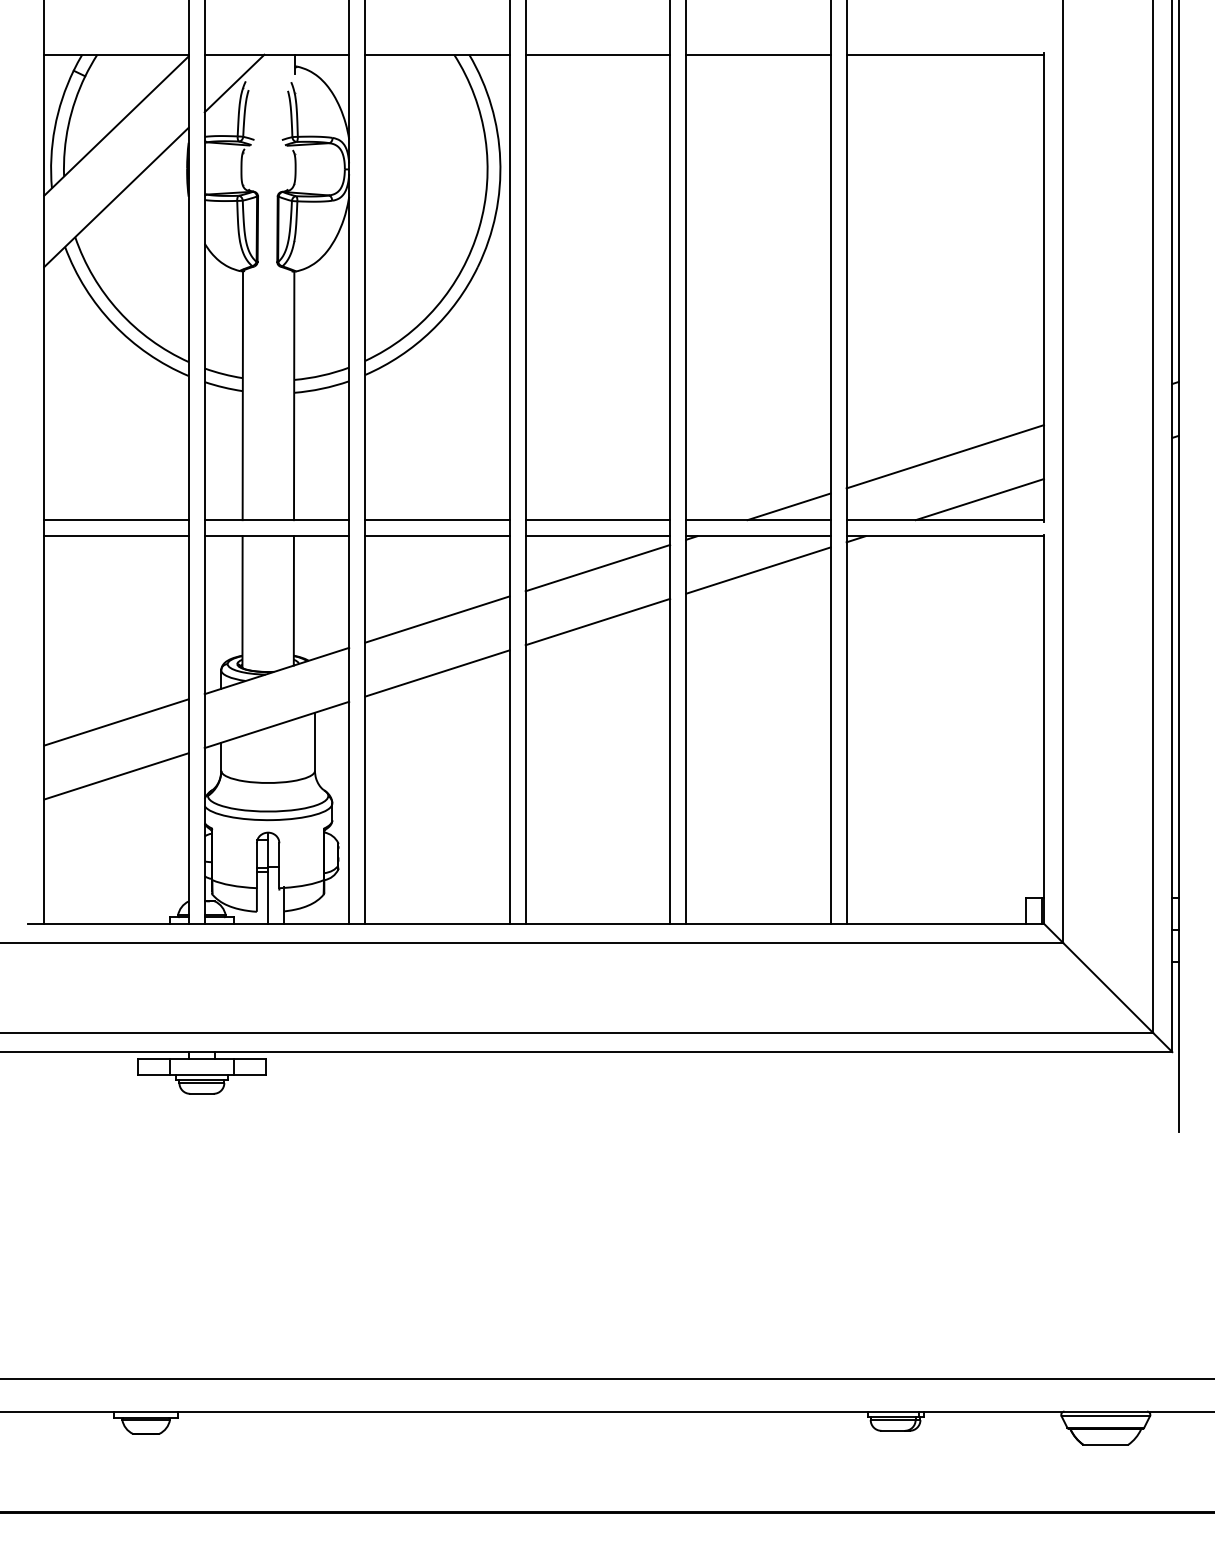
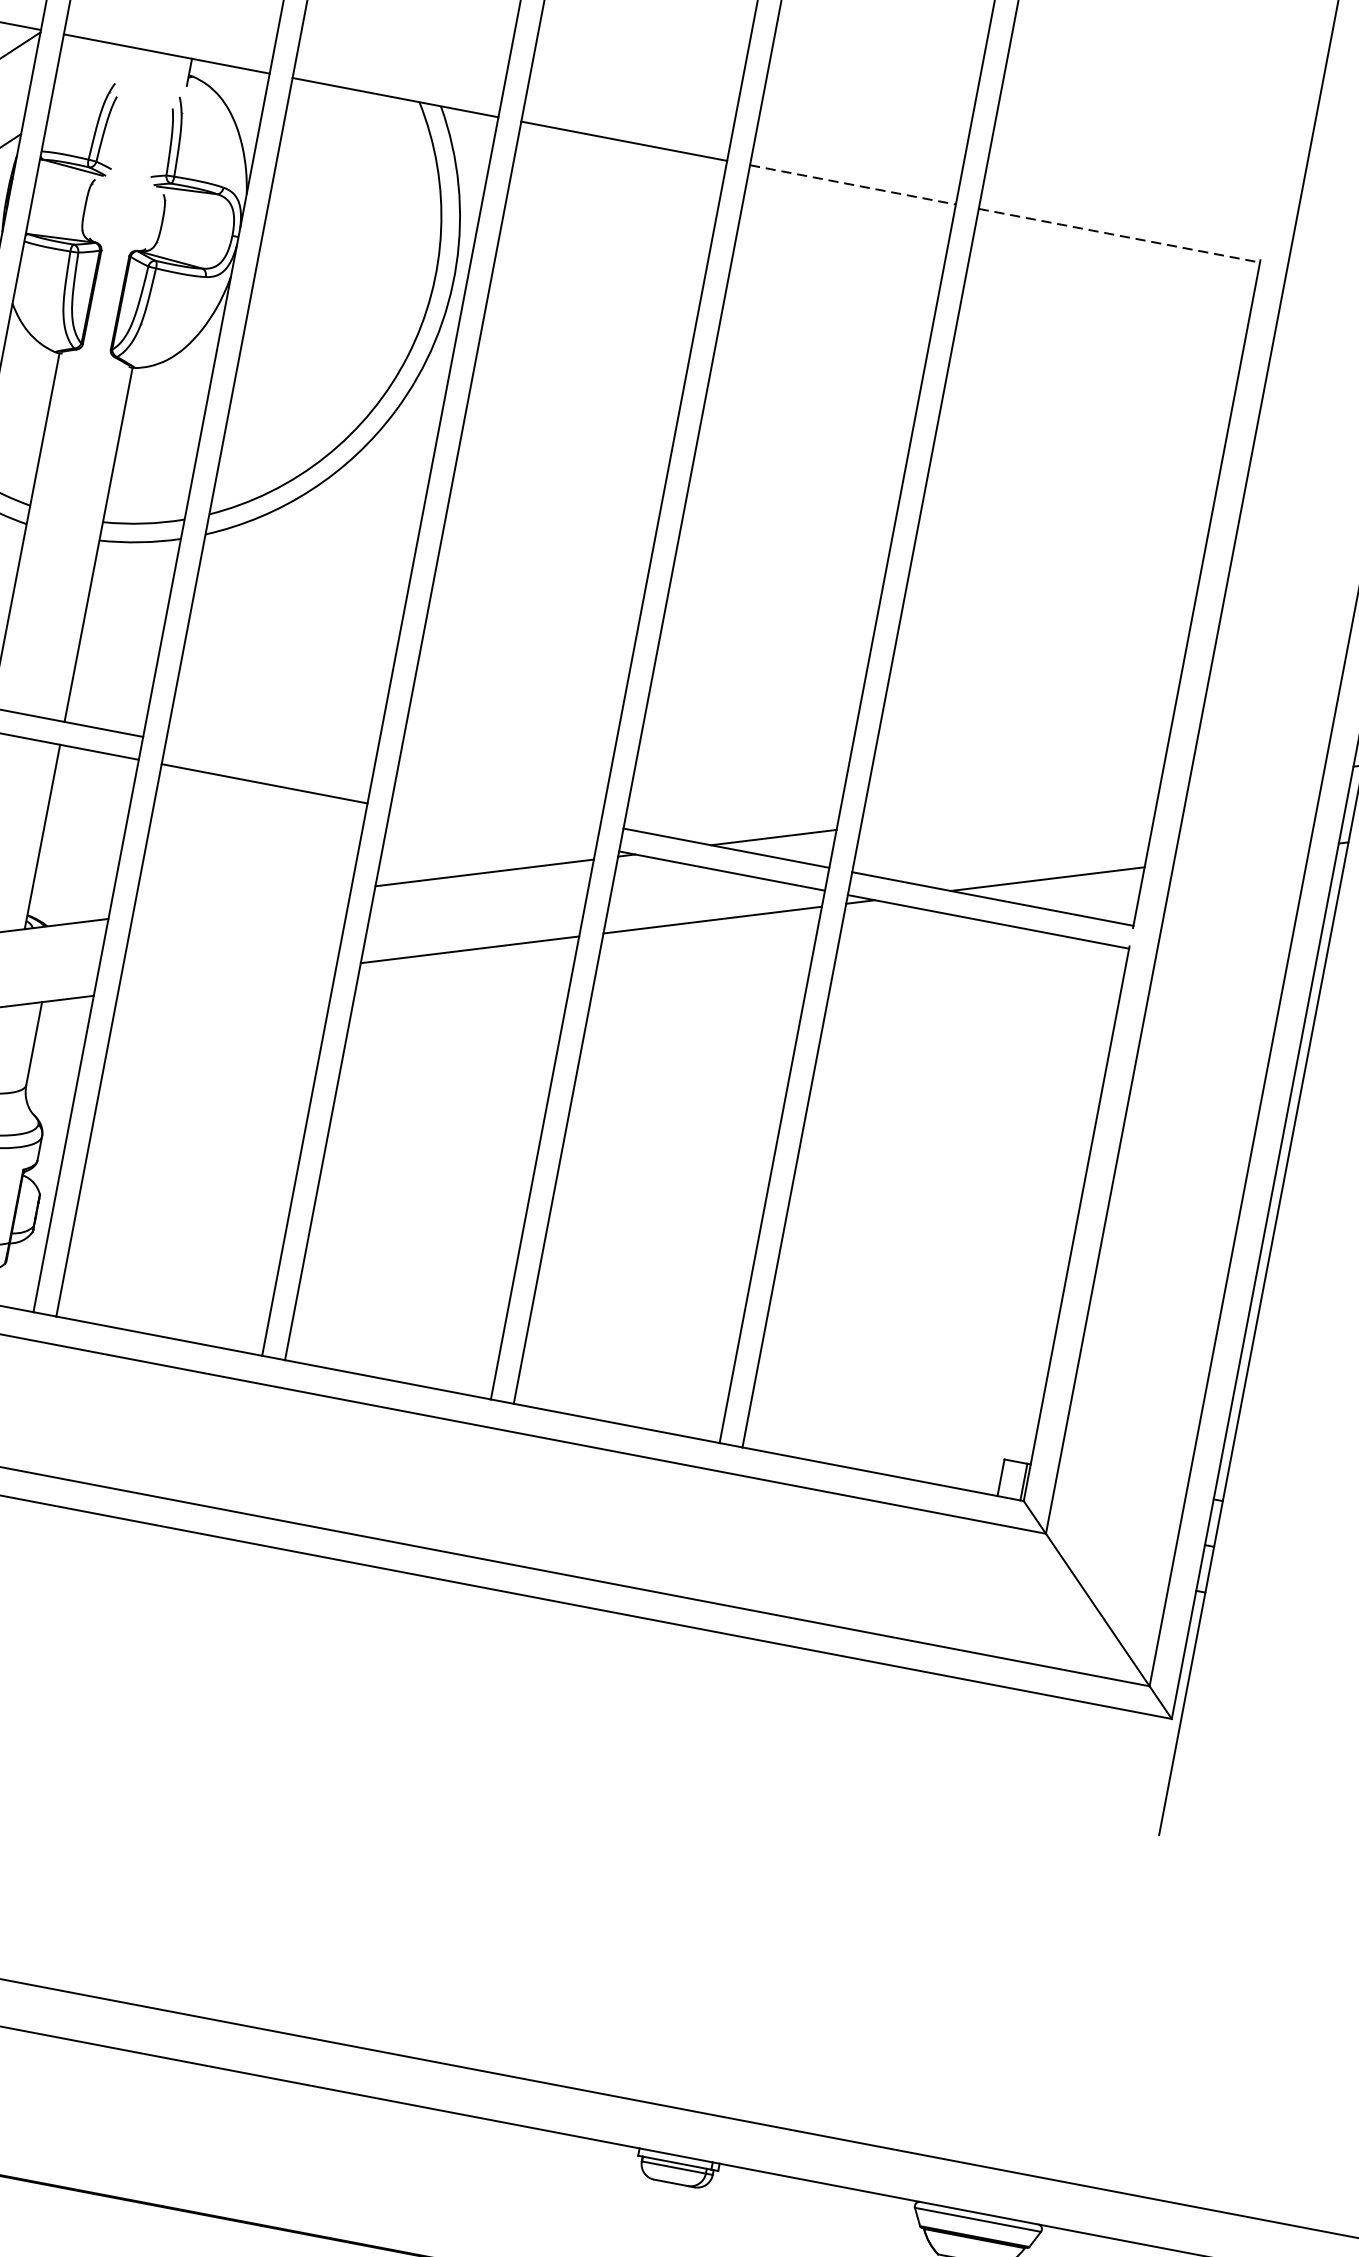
line: (758, 54) -> (853, 184), solid -> dashed
line: (945, 54) -> (1119, 235), solid -> dashed
line: (234, 83) -> (98, 83), removed
line: (944, 456) -> (1009, 808), removed
line: (437, 520) -> (268, 761), removed
line: (597, 520) -> (497, 804), removed
line: (597, 536) -> (492, 827), removed
line: (437, 619) -> (242, 902), removed
line: (437, 673) -> (227, 979), removed

